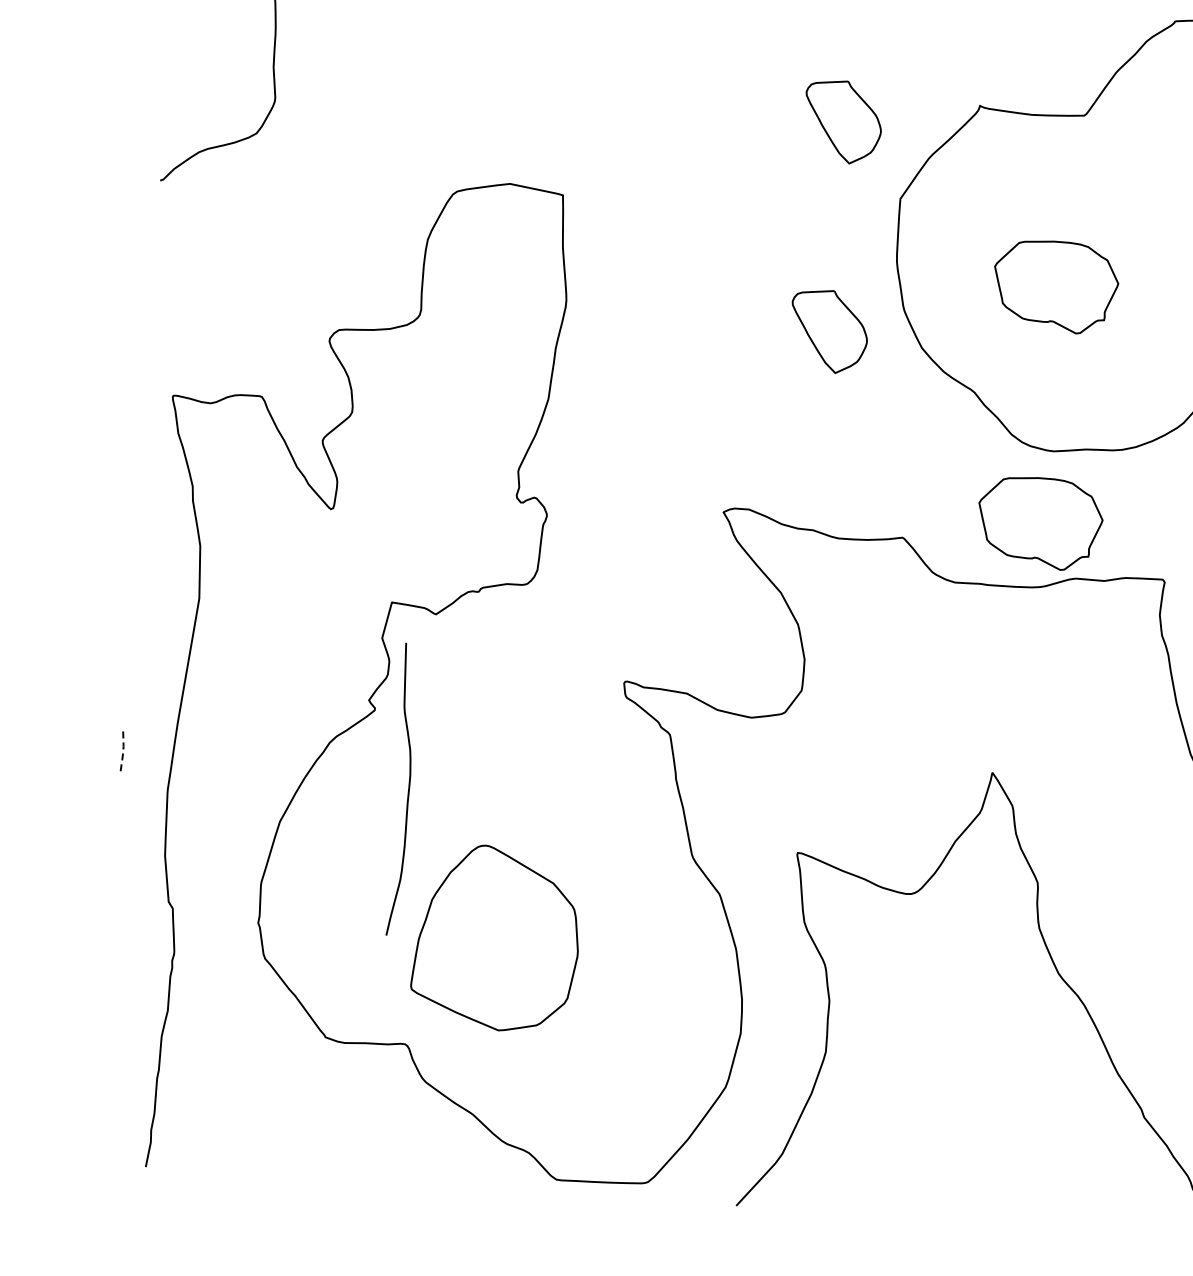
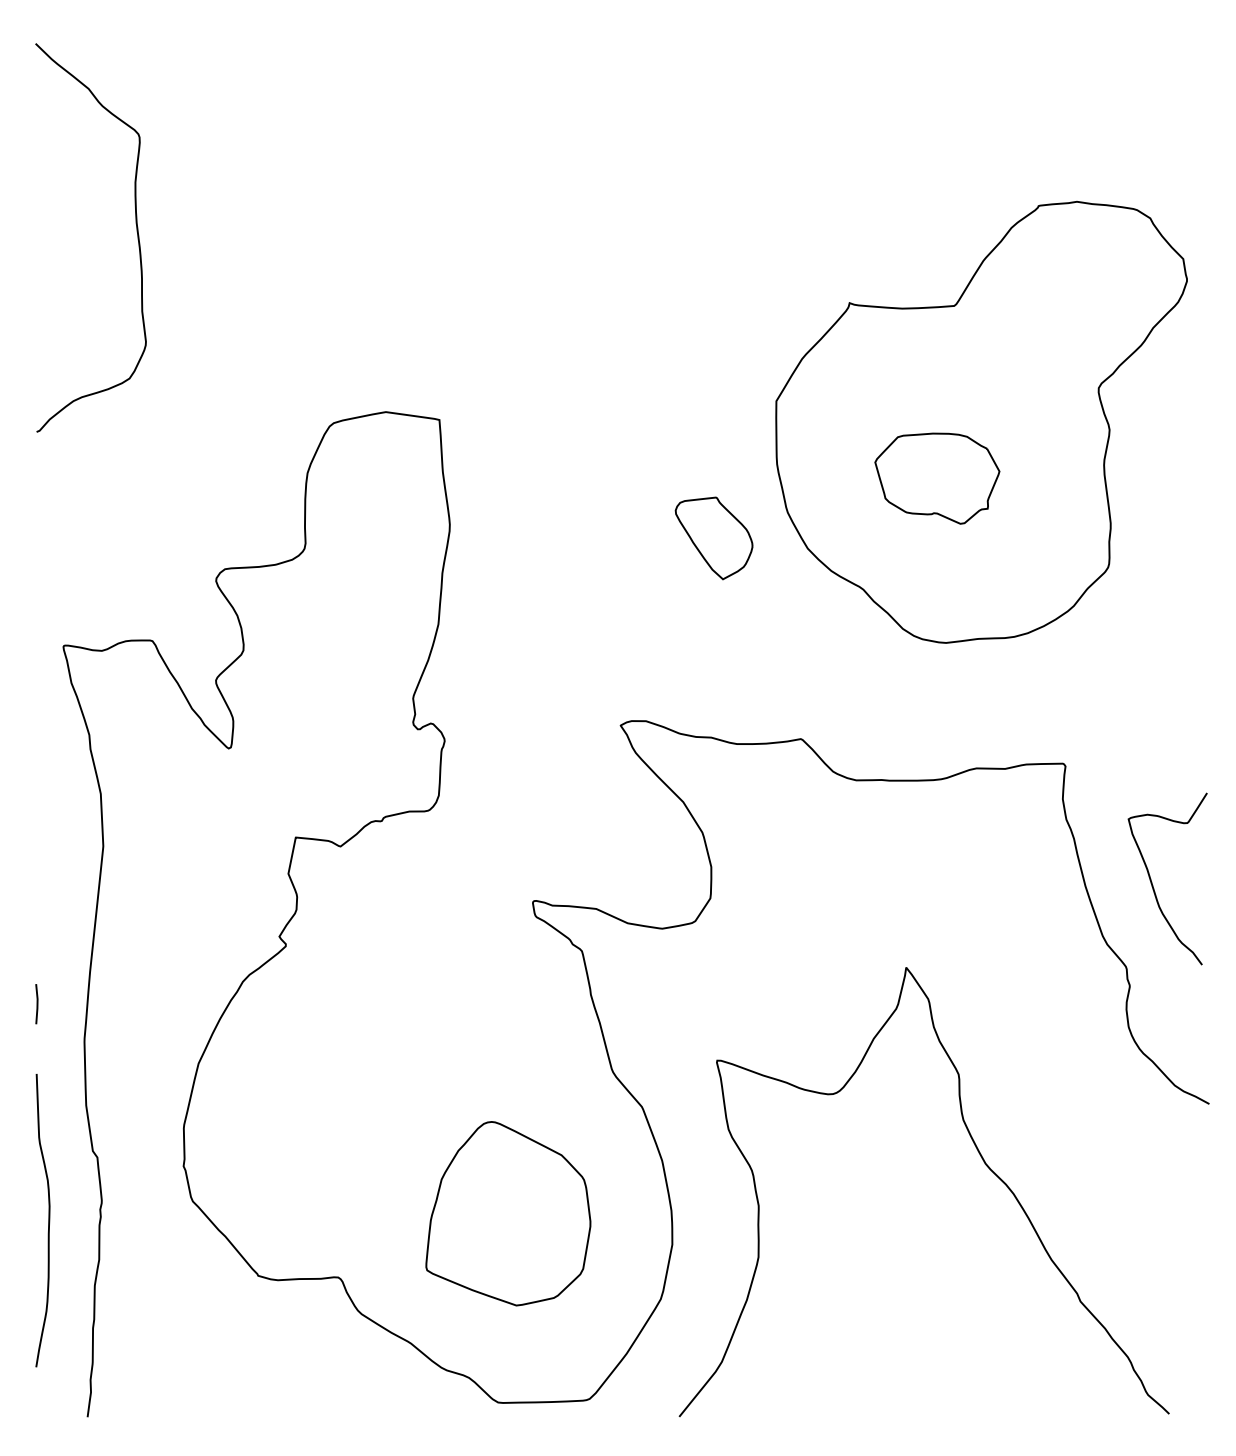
part: (842, 122) -> (713, 328), removed
part: (1040, 523) -> (937, 715), removed
line: (123, 750) -> (37, 1003), dashed -> solid
curve: (408, 789) -> (48, 1220), moved
part: (496, 938) -> (508, 1213), moved

